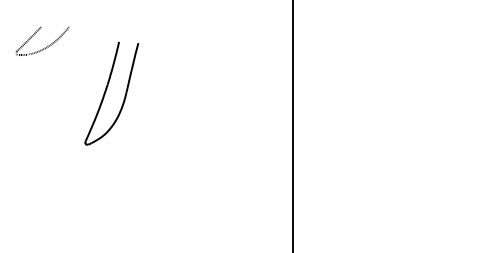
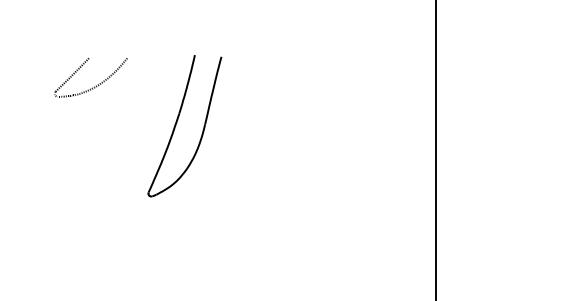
part: (111, 93) -> (184, 126), moved

